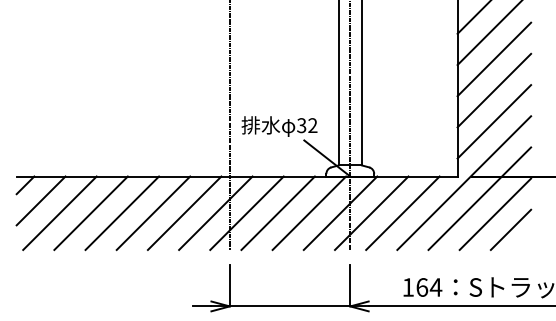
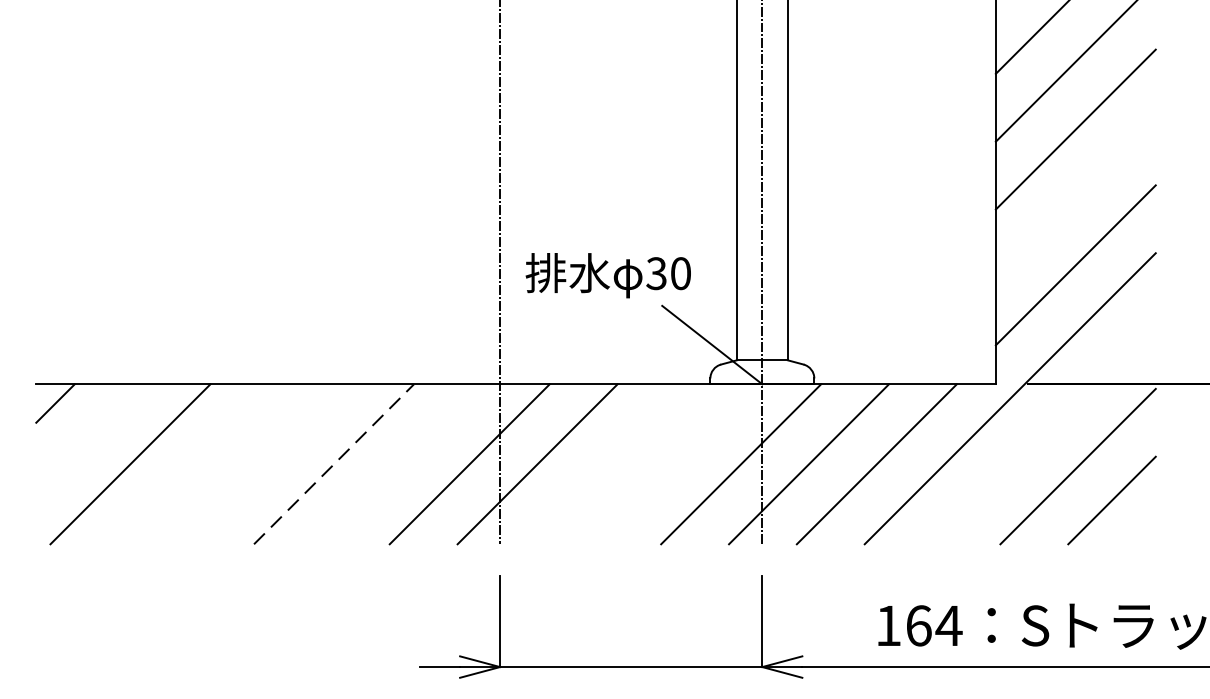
line: (494, 90) -> (1076, 197), removed
text: (312, 125) -> (680, 273), 32 -> 30
line: (479, 198) -> (1043, 432), removed
line: (40, 200) -> (88, 436), removed
line: (90, 213) -> (196, 464), removed
line: (122, 213) -> (266, 464), removed
line: (153, 213) -> (334, 464), solid -> dashed
line: (184, 213) -> (401, 464), removed
line: (277, 213) -> (603, 464), removed
line: (309, 213) -> (673, 464), removed

